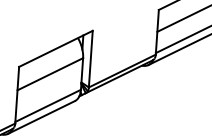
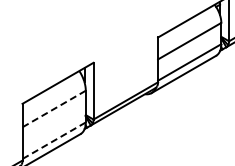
line: (50, 74) -> (54, 109), solid -> dashed
line: (48, 105) -> (54, 140), solid -> dashed

